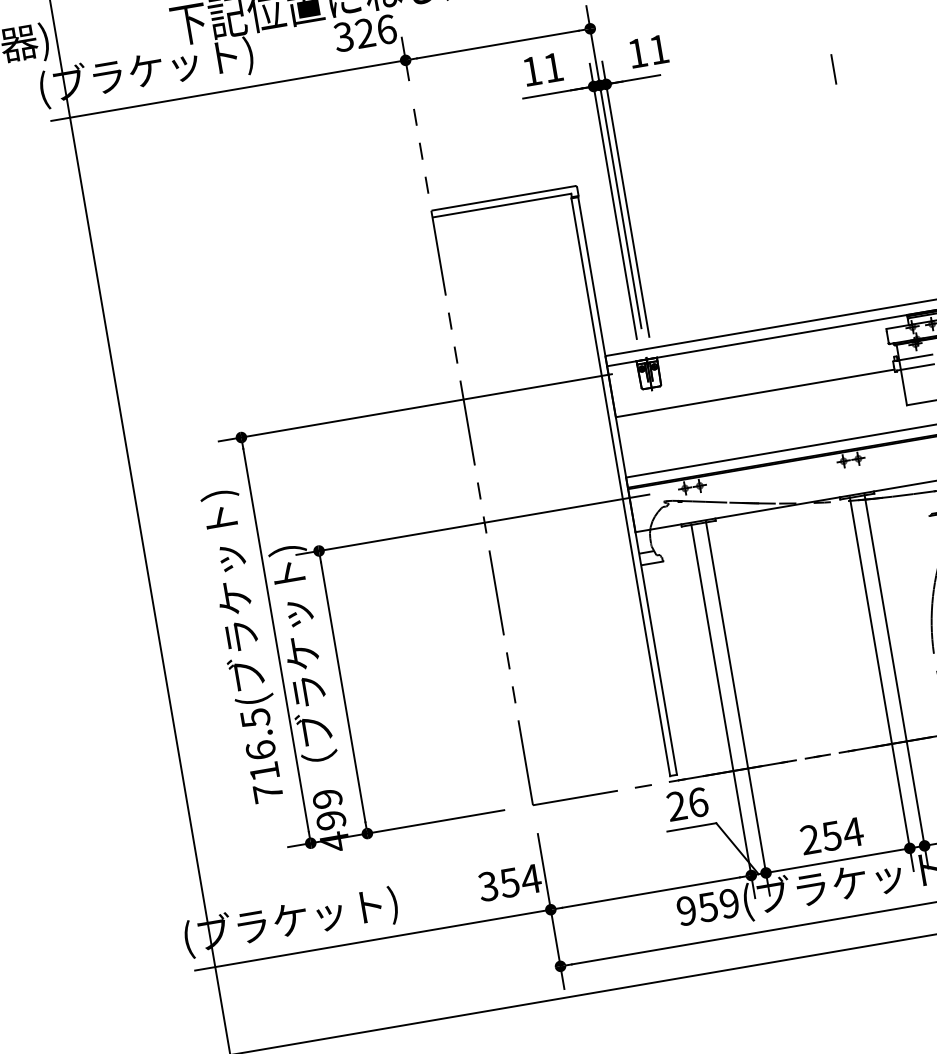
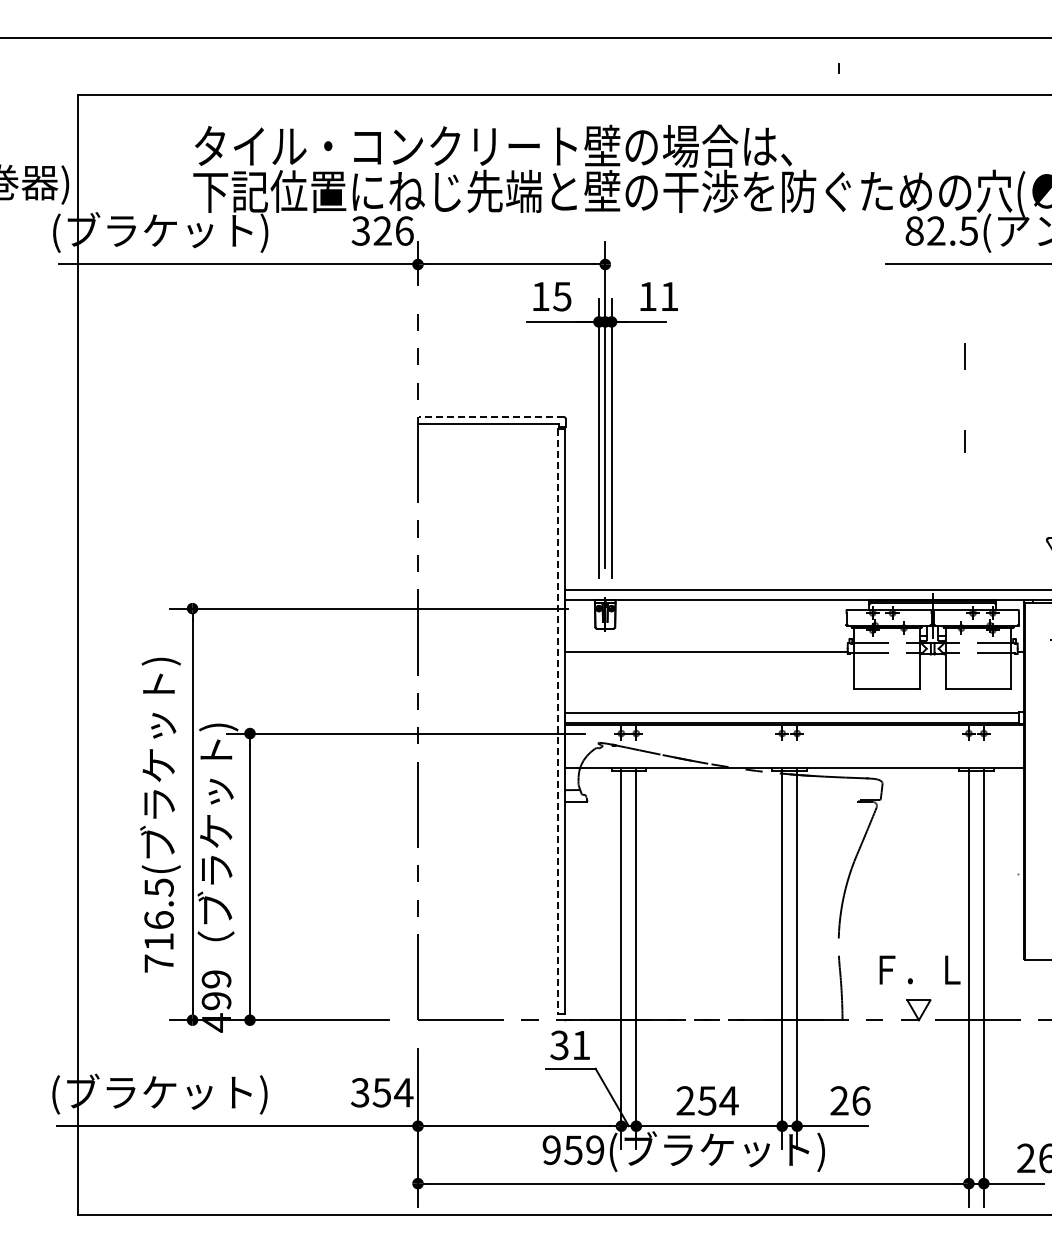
text: (553, 67) -> (562, 296), 11 -> 15
line: (833, 69) -> (838, 345), removed
line: (503, 198) -> (491, 417), solid -> dashed
line: (621, 488) -> (558, 722), solid -> dashed
text: (687, 804) -> (570, 1045), 26 -> 31

